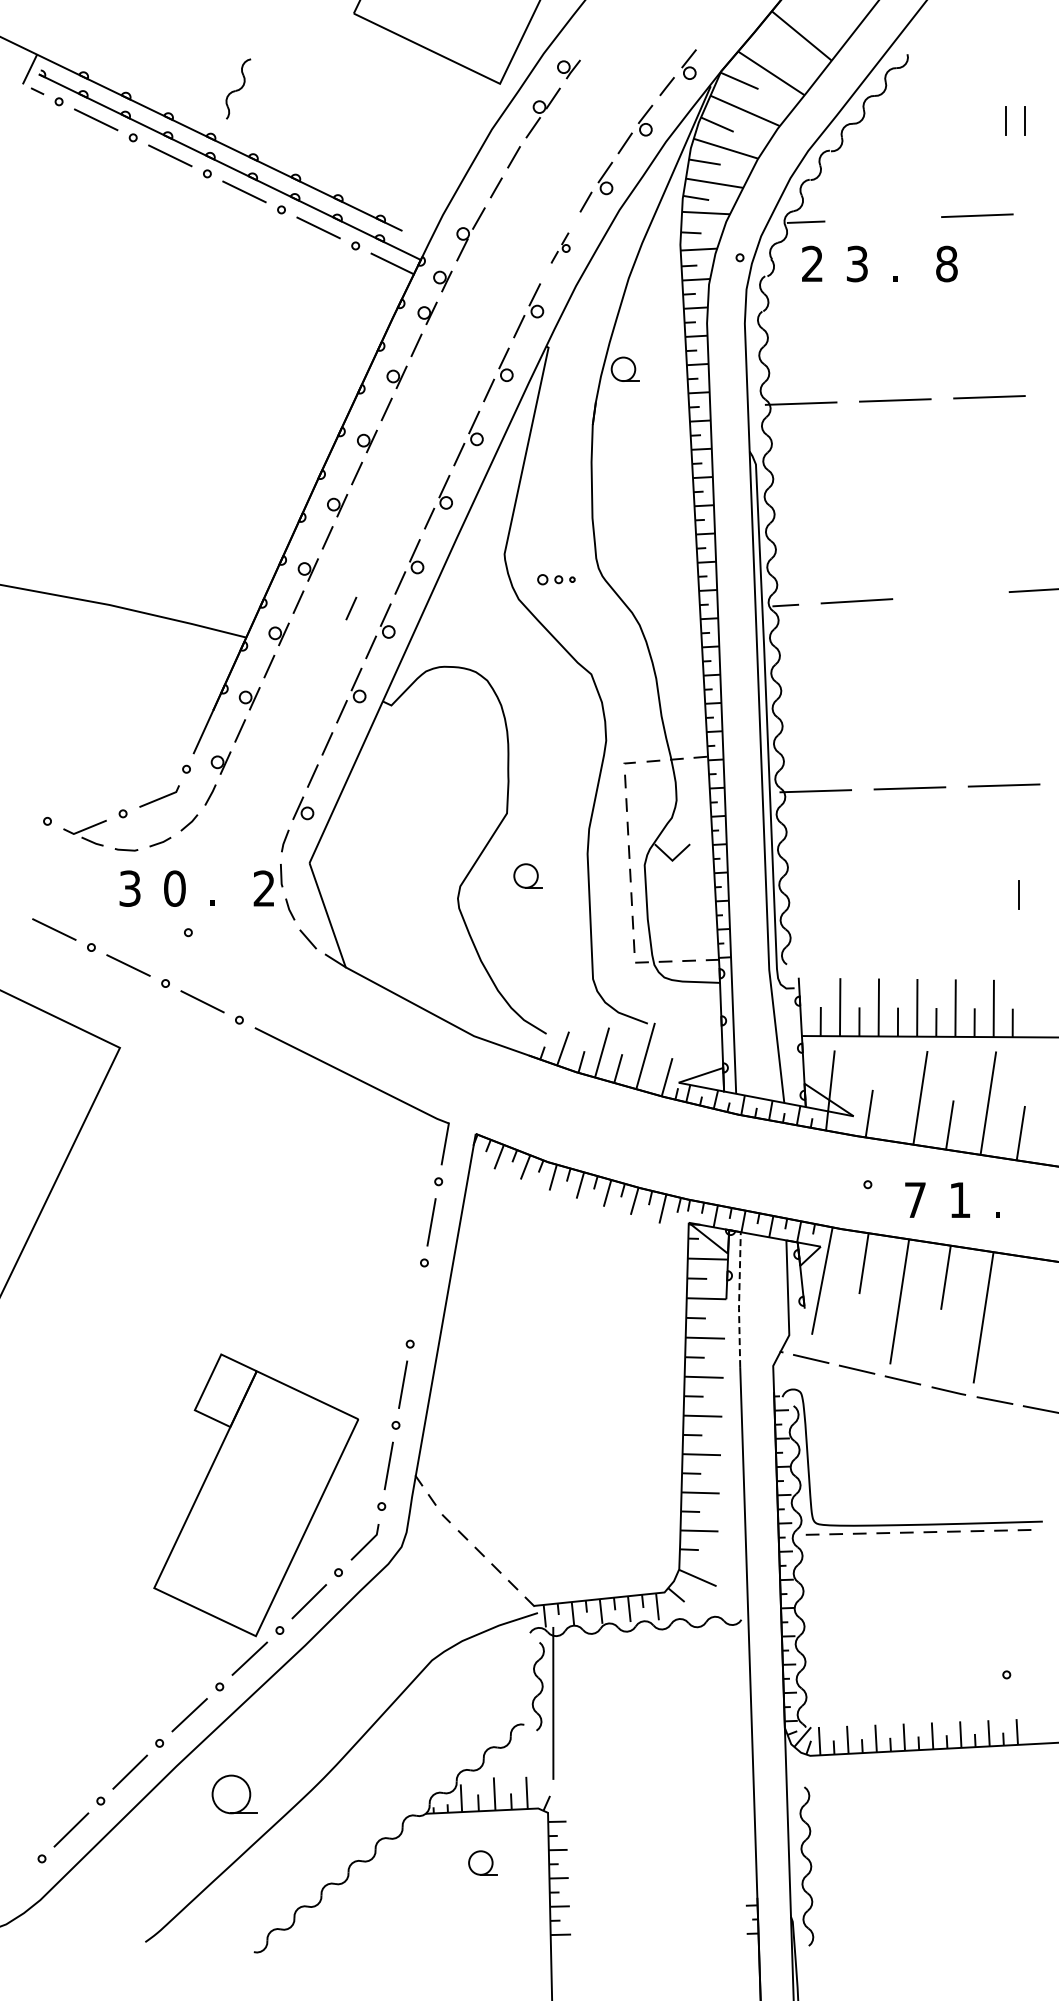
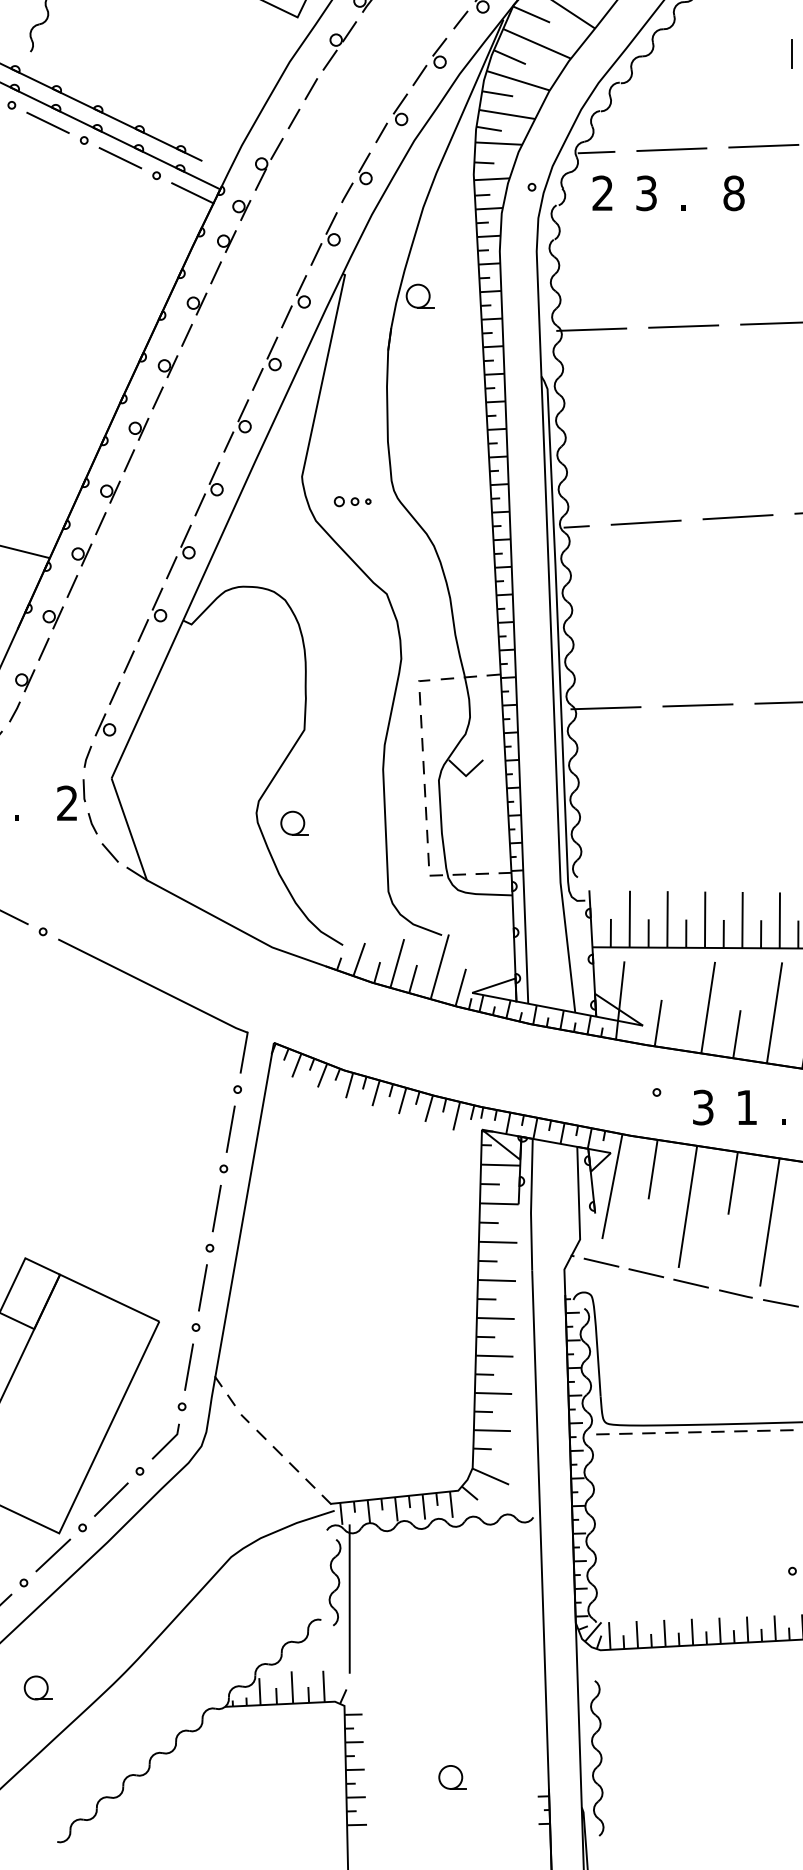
line: (882, 218) -> (671, 148), added
part: (560, 247) -> (356, 177), size x1.67
line: (950, 595) -> (737, 517), added
line: (351, 608) -> (152, 529), removed
part: (527, 875) -> (294, 822), moved
text: (915, 1200) -> (703, 1107), 7 -> 3
line: (739, 1300) -> (531, 1205), dashed -> solid
line: (417, 1303) -> (217, 1208), added
part: (233, 1794) -> (37, 1688), size x0.62
part: (482, 1862) -> (452, 1776), moved

